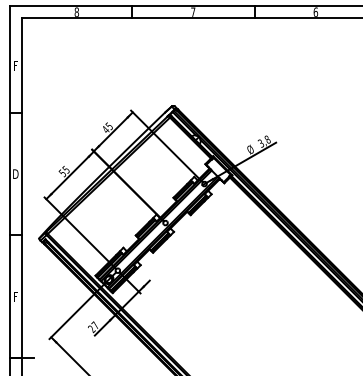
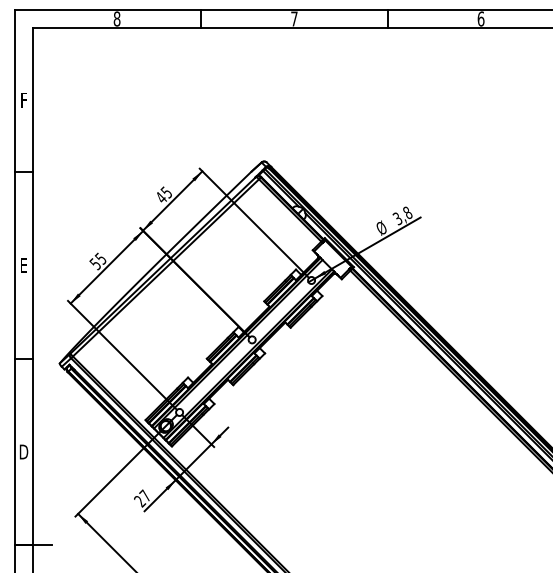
text: (15, 173) -> (23, 264), D -> E
text: (15, 296) -> (23, 451), F -> D

